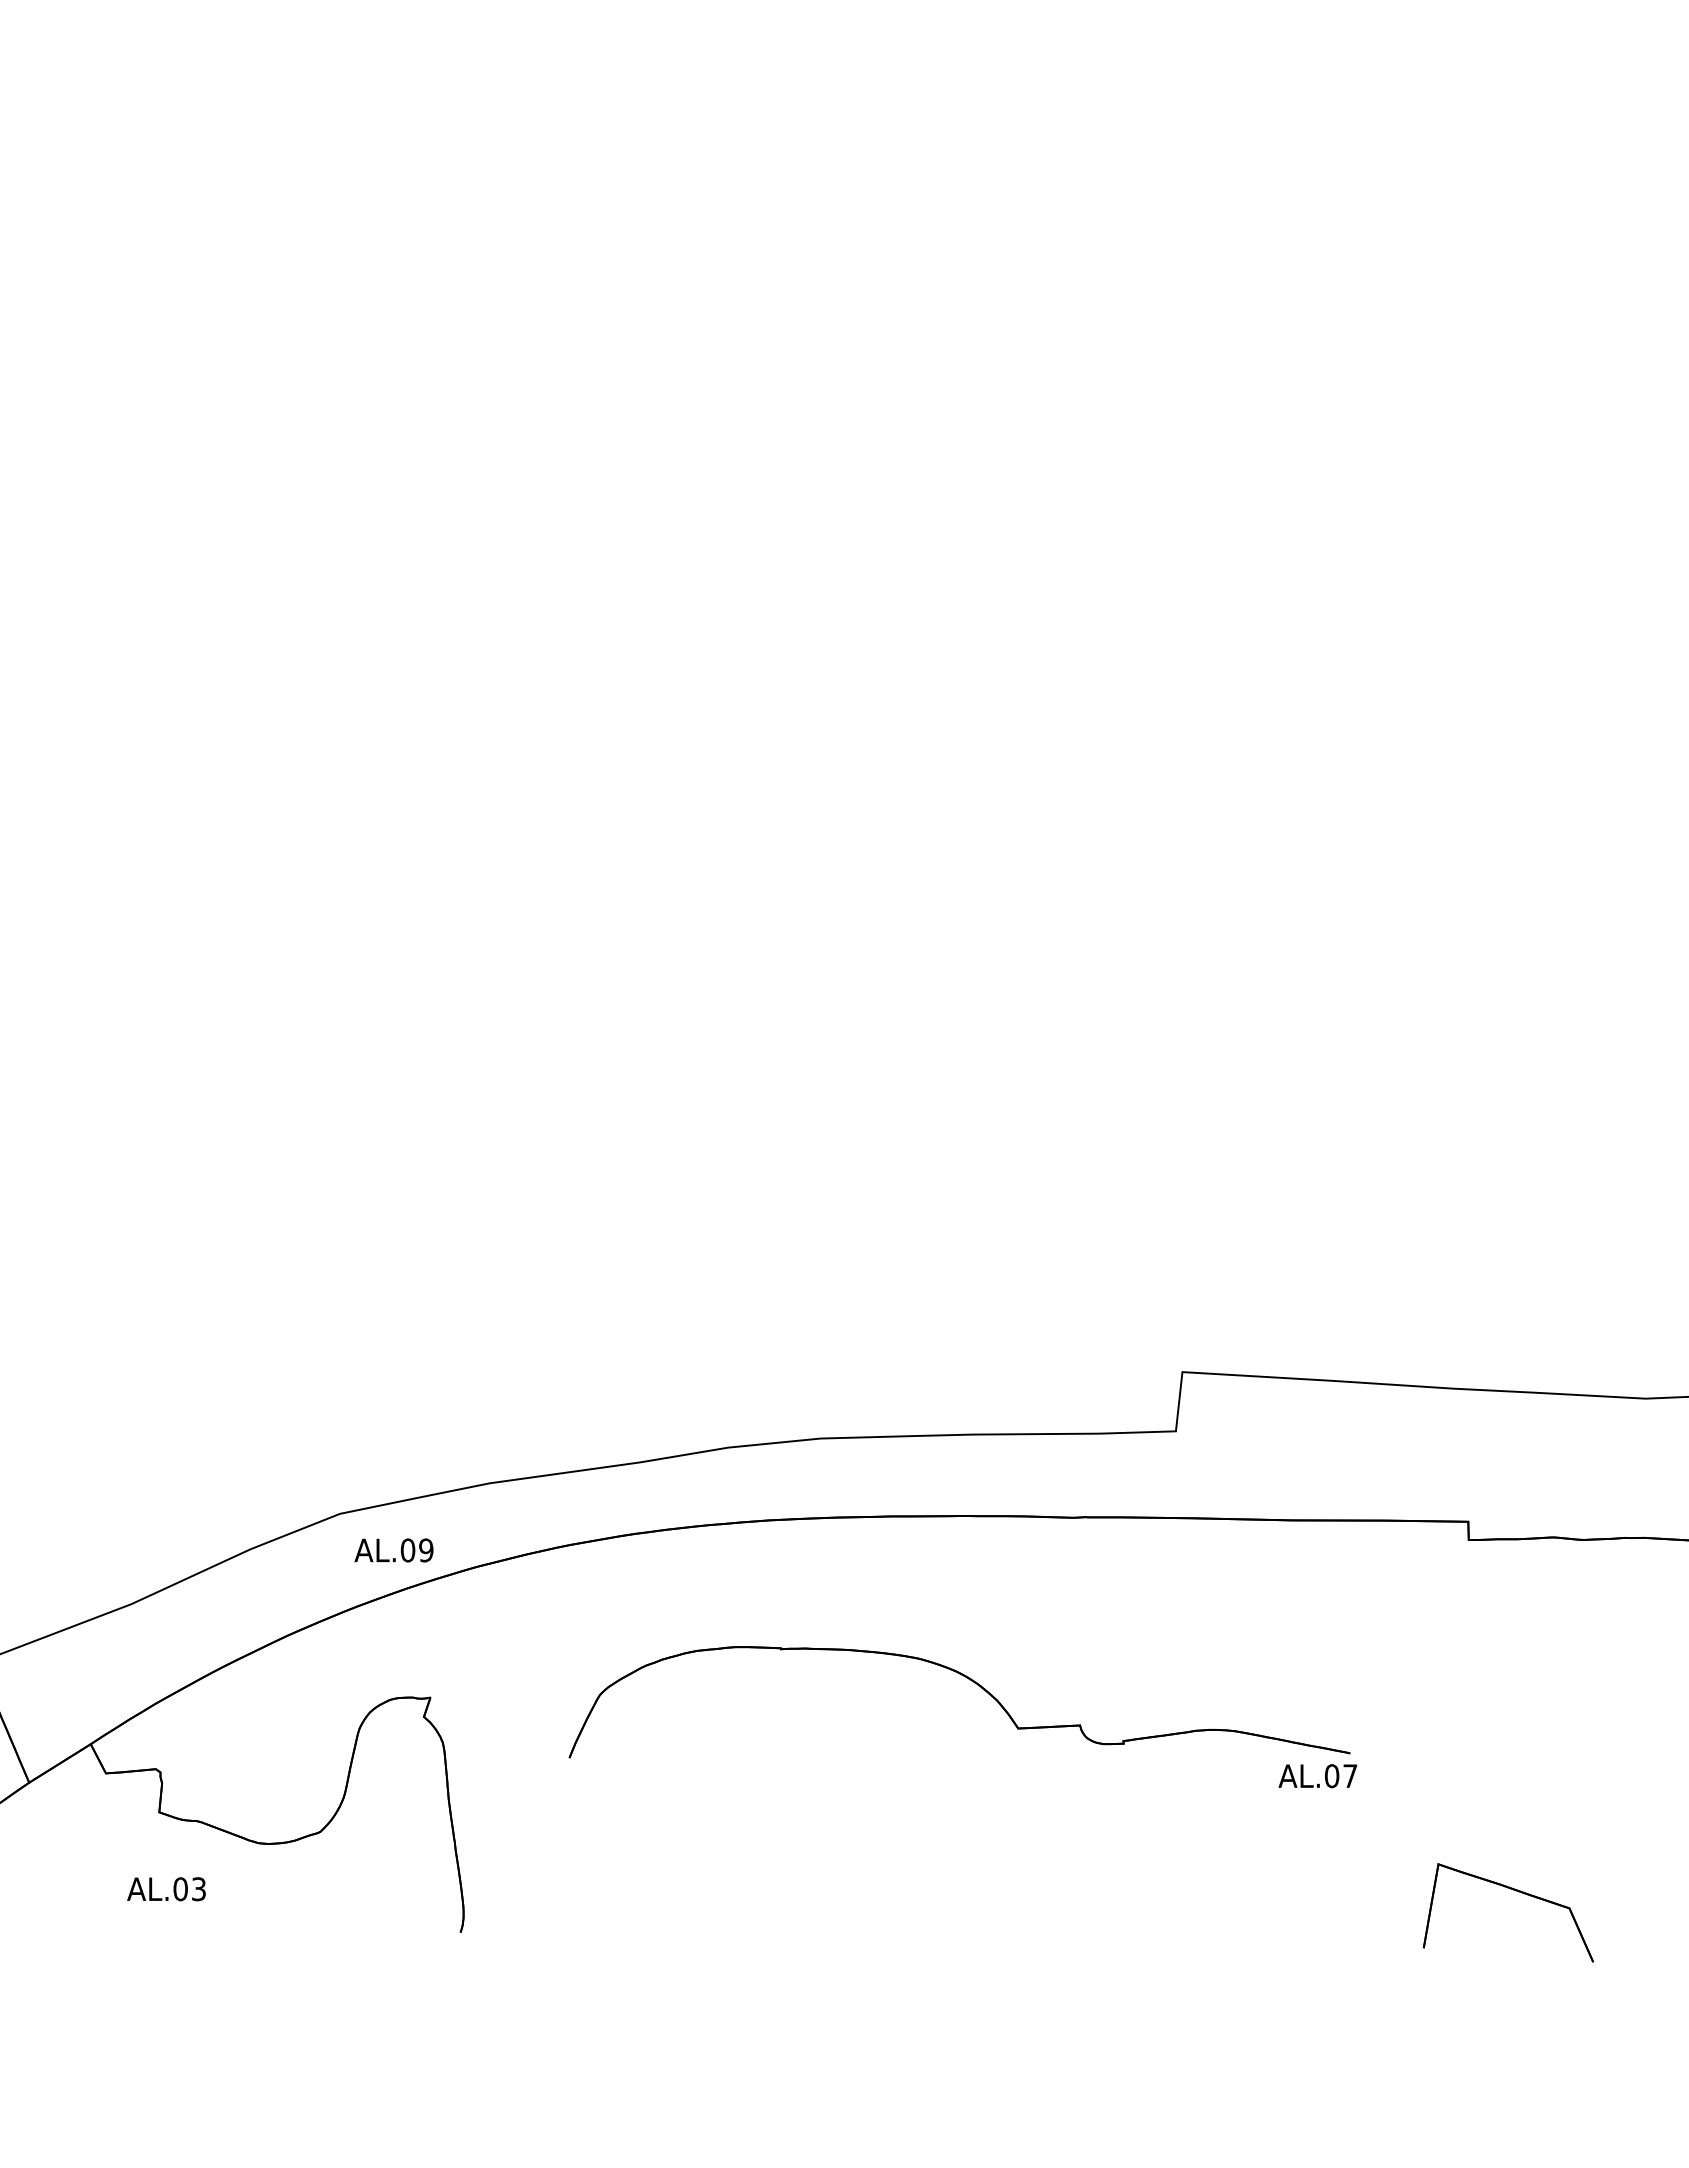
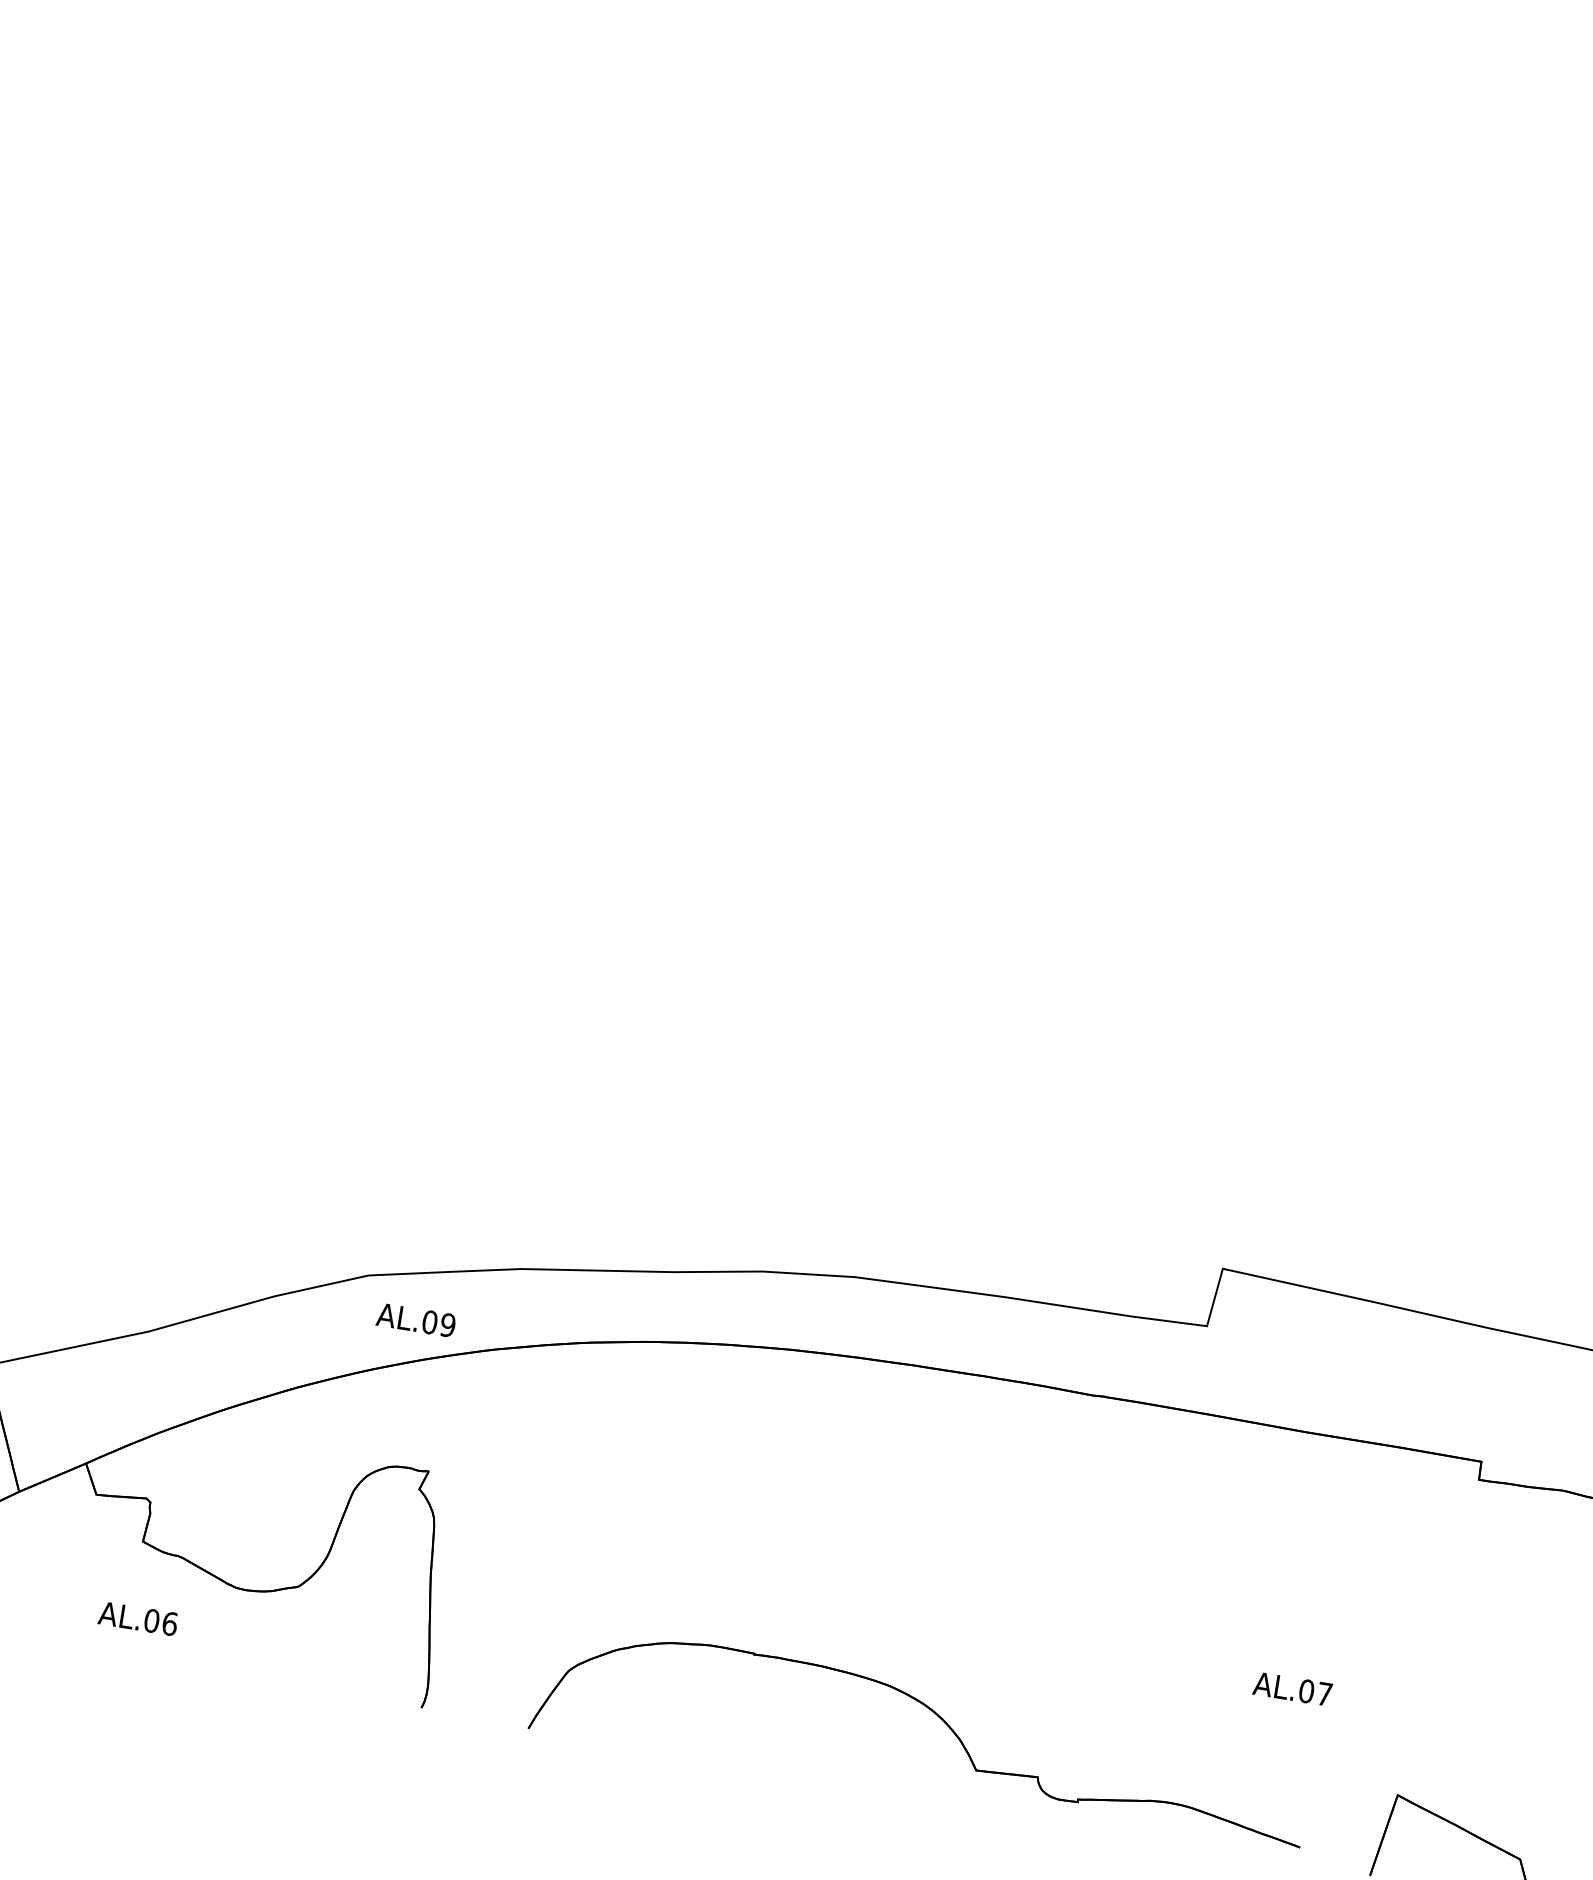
part: (971, 1681) -> (937, 1716), moved
text: (199, 1889) -> (170, 1624), AL.03 -> AL.06

